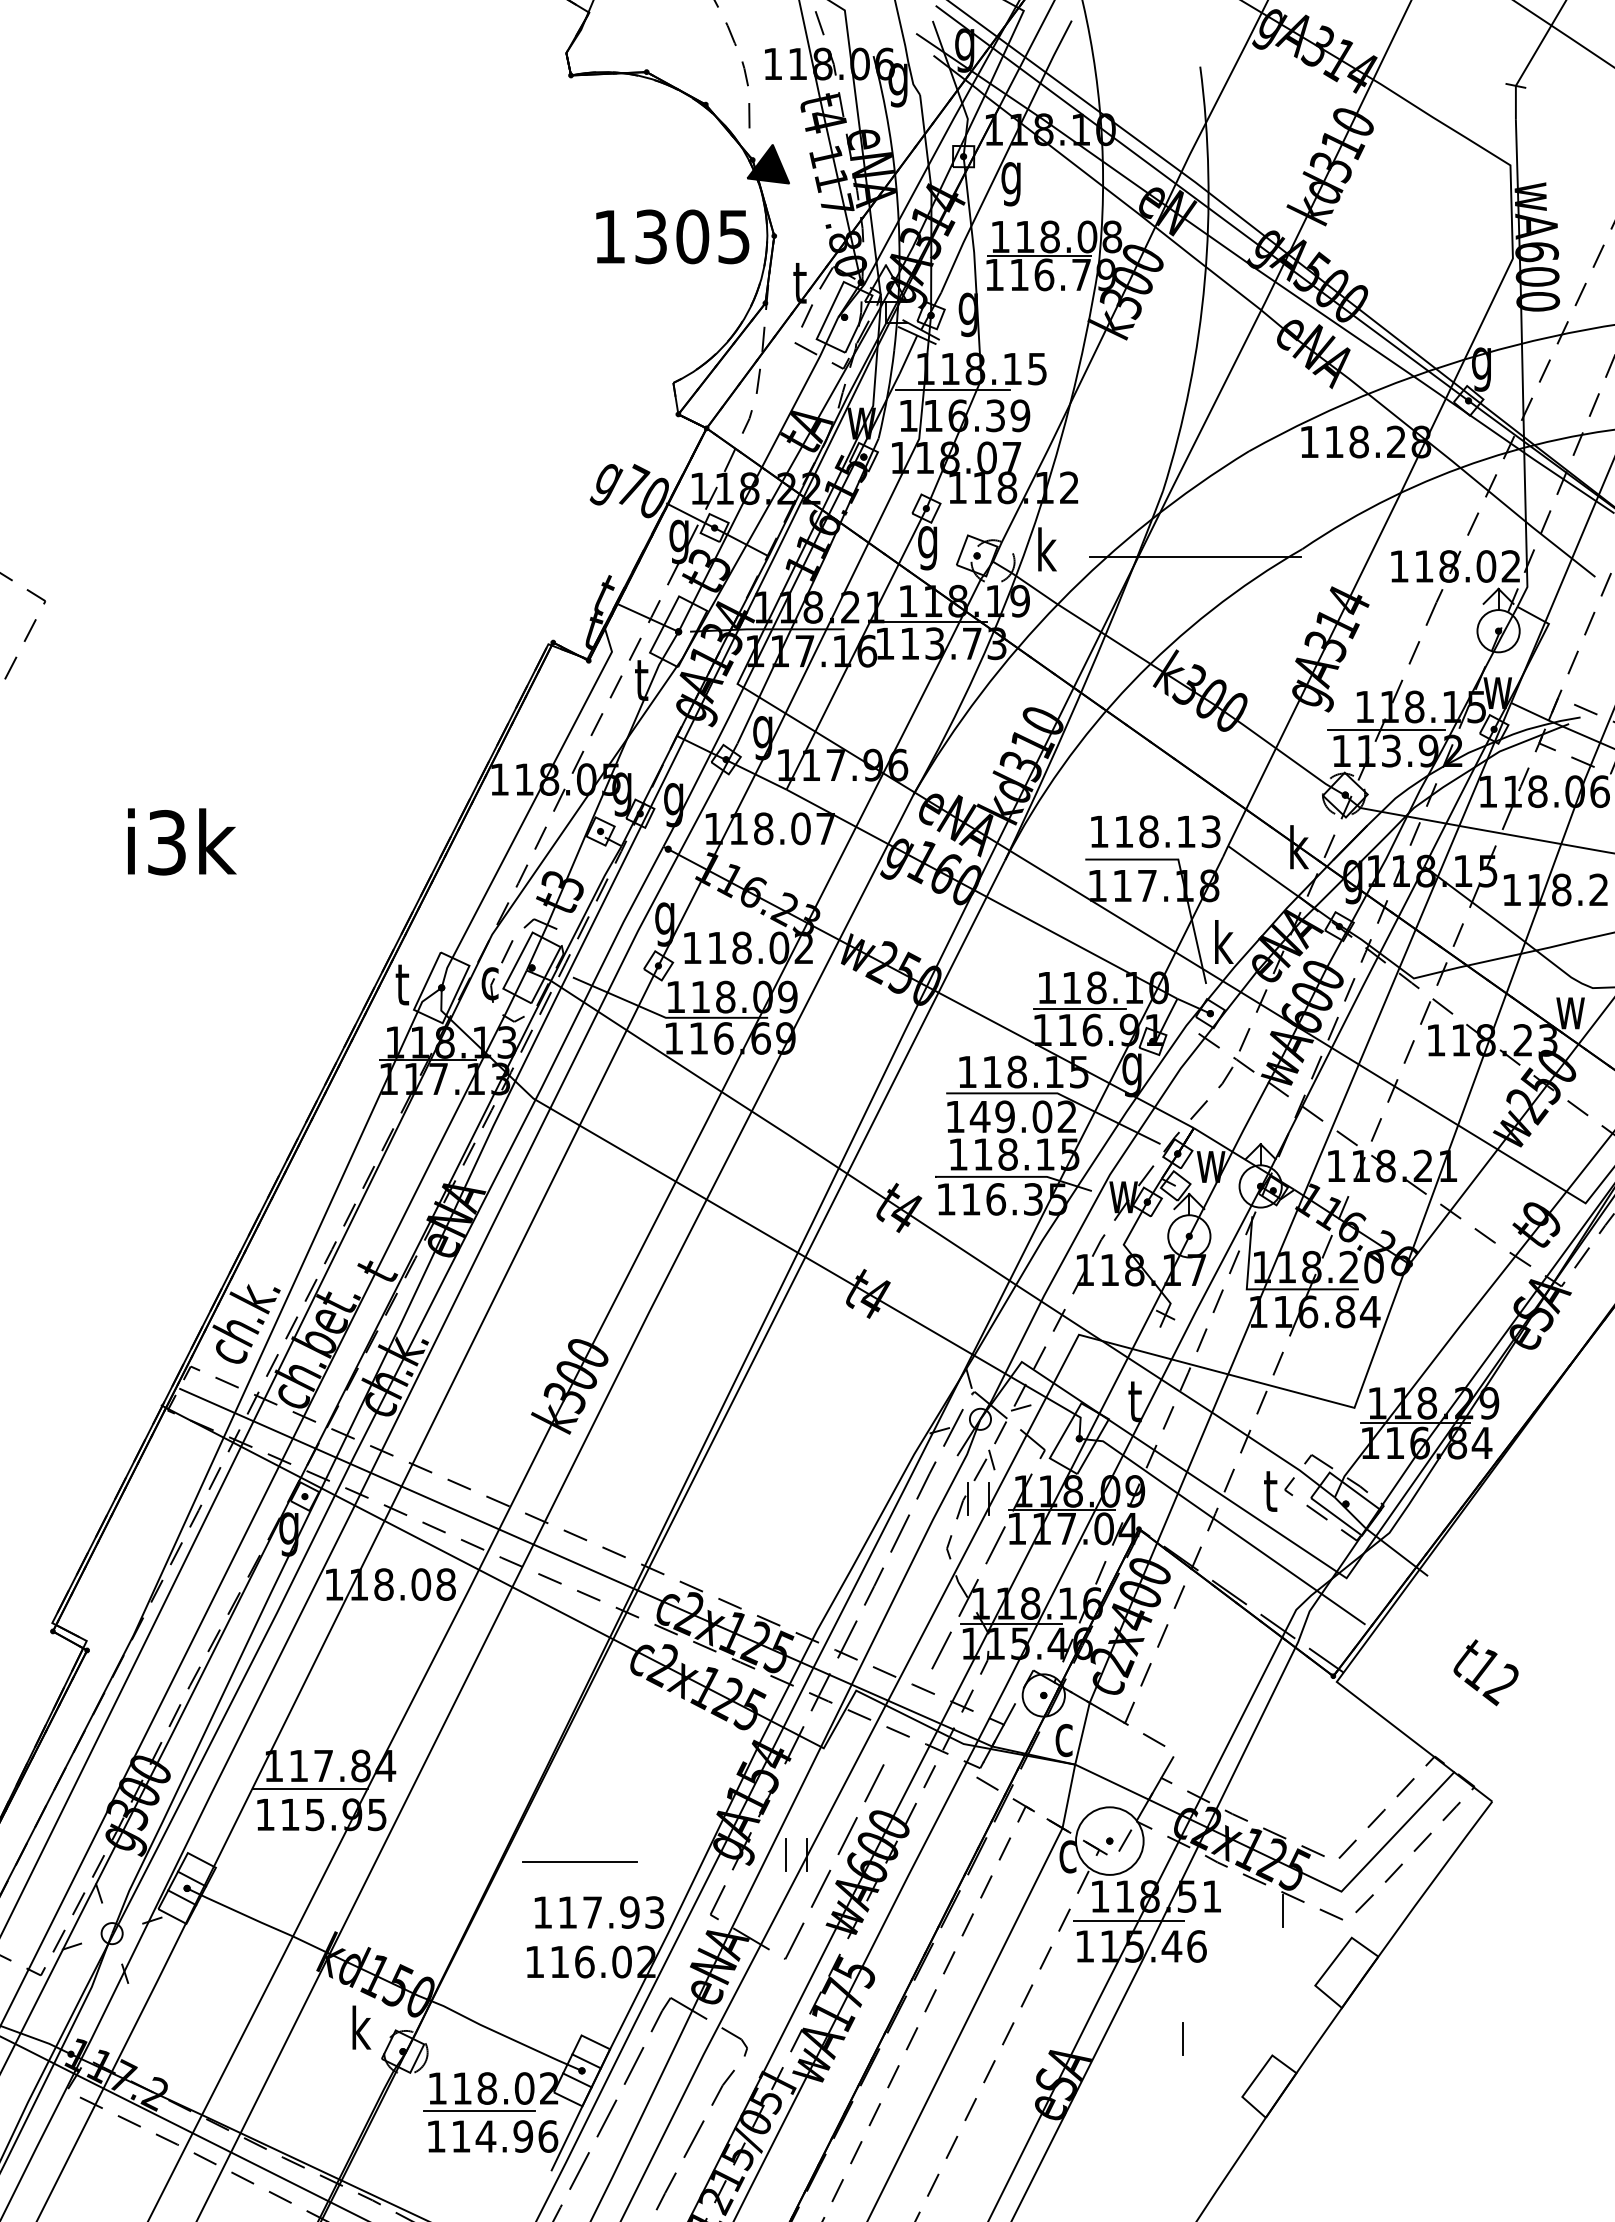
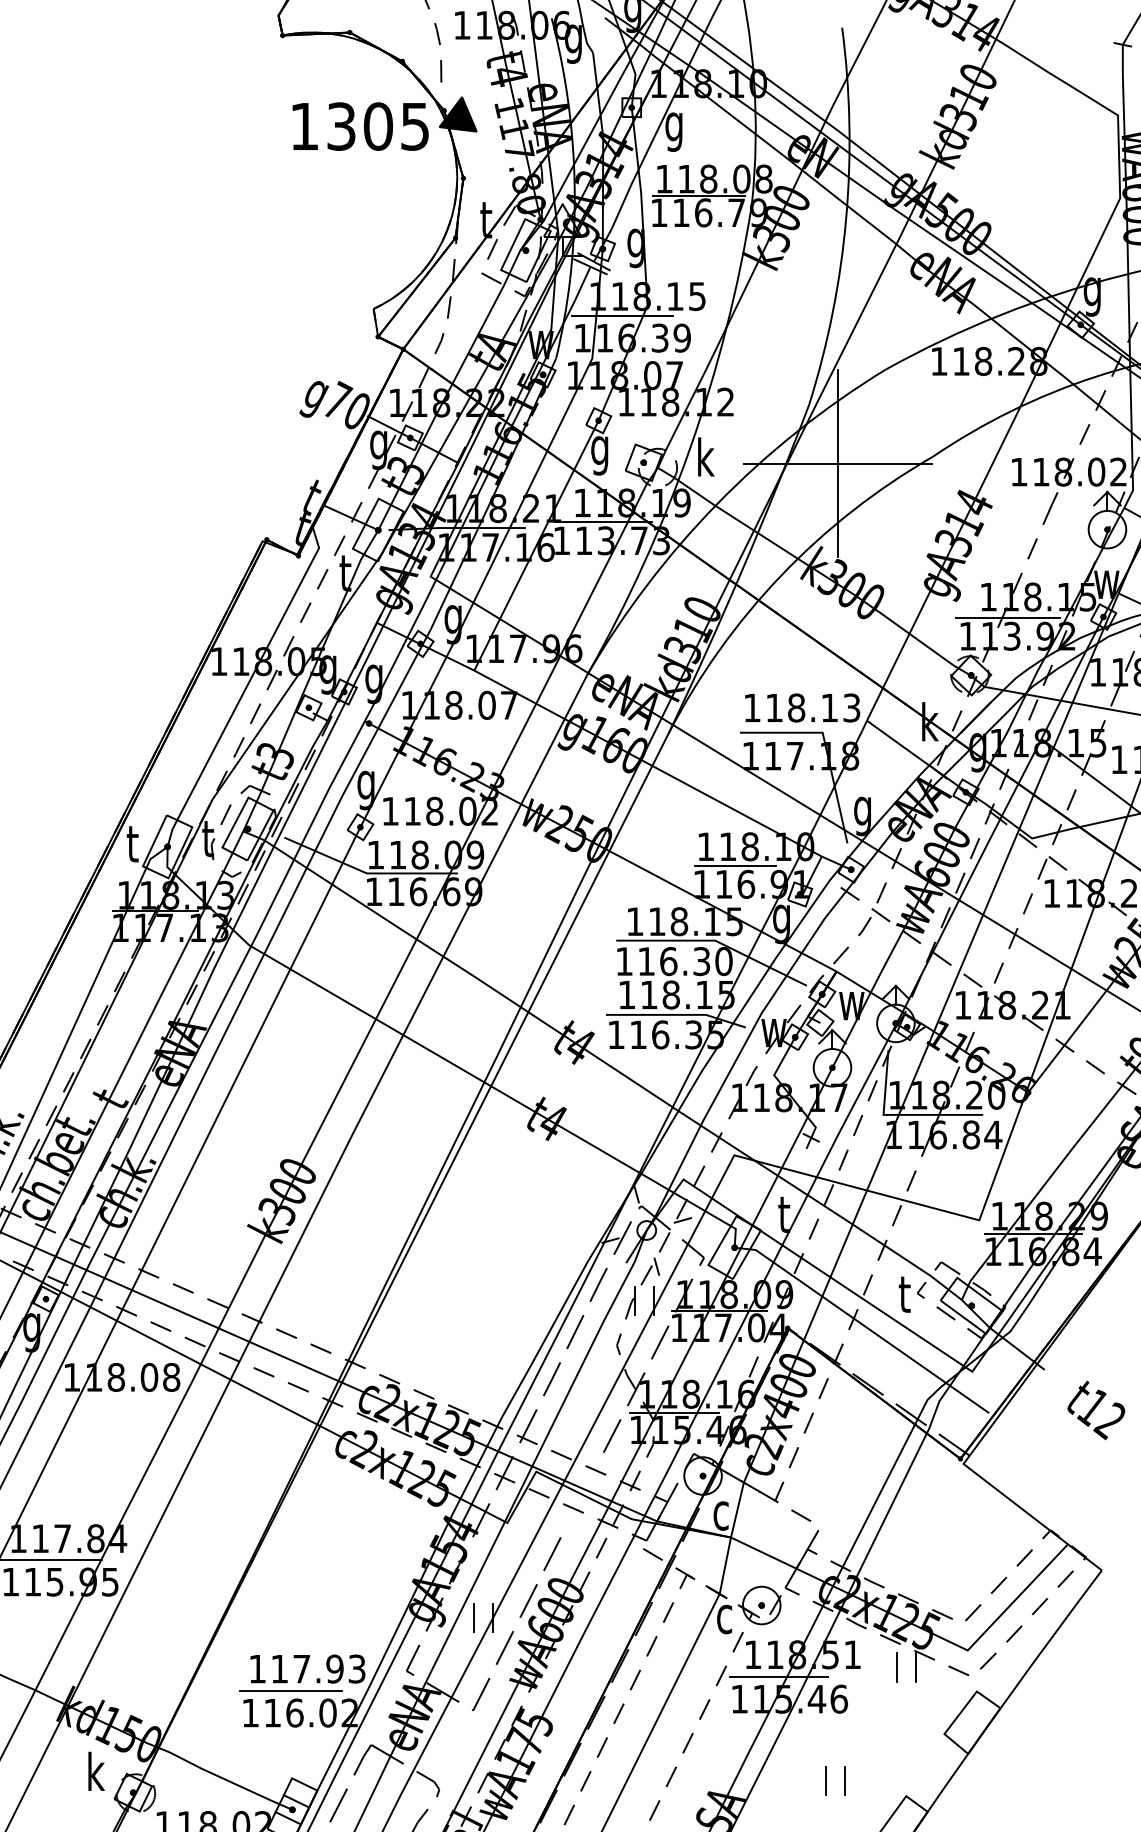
text: (672, 236) -> (360, 126), moved
line: (1195, 556) -> (837, 463), added
text: (1223, 947) -> (862, 810), k -> g
text: (489, 979) -> (210, 839), c -> t
text: (1023, 1116) -> (685, 961), 149.02 -> 116.30
text: (1485, 1672) -> (1095, 1410), moved
circle: (1109, 1840) -> (761, 1604), size x0.62
line: (579, 1861) -> (290, 1690), moved
line: (1261, 1910) -> (896, 1667), added
line: (1203, 2038) -> (845, 1781), added

